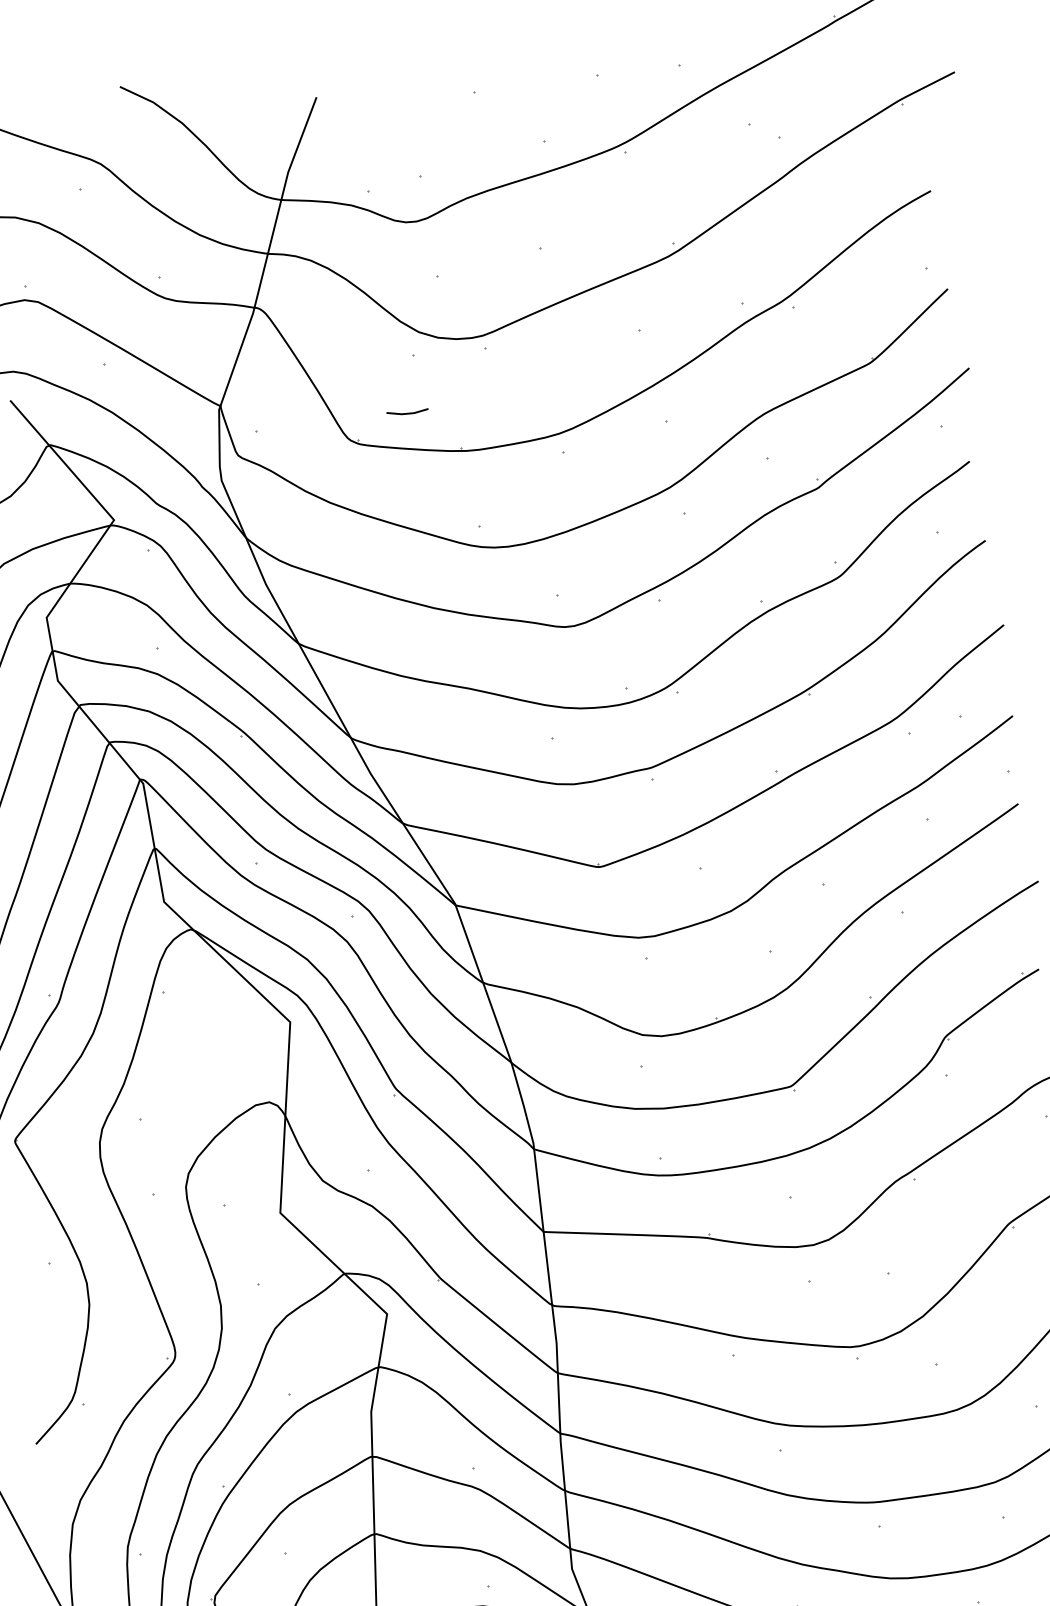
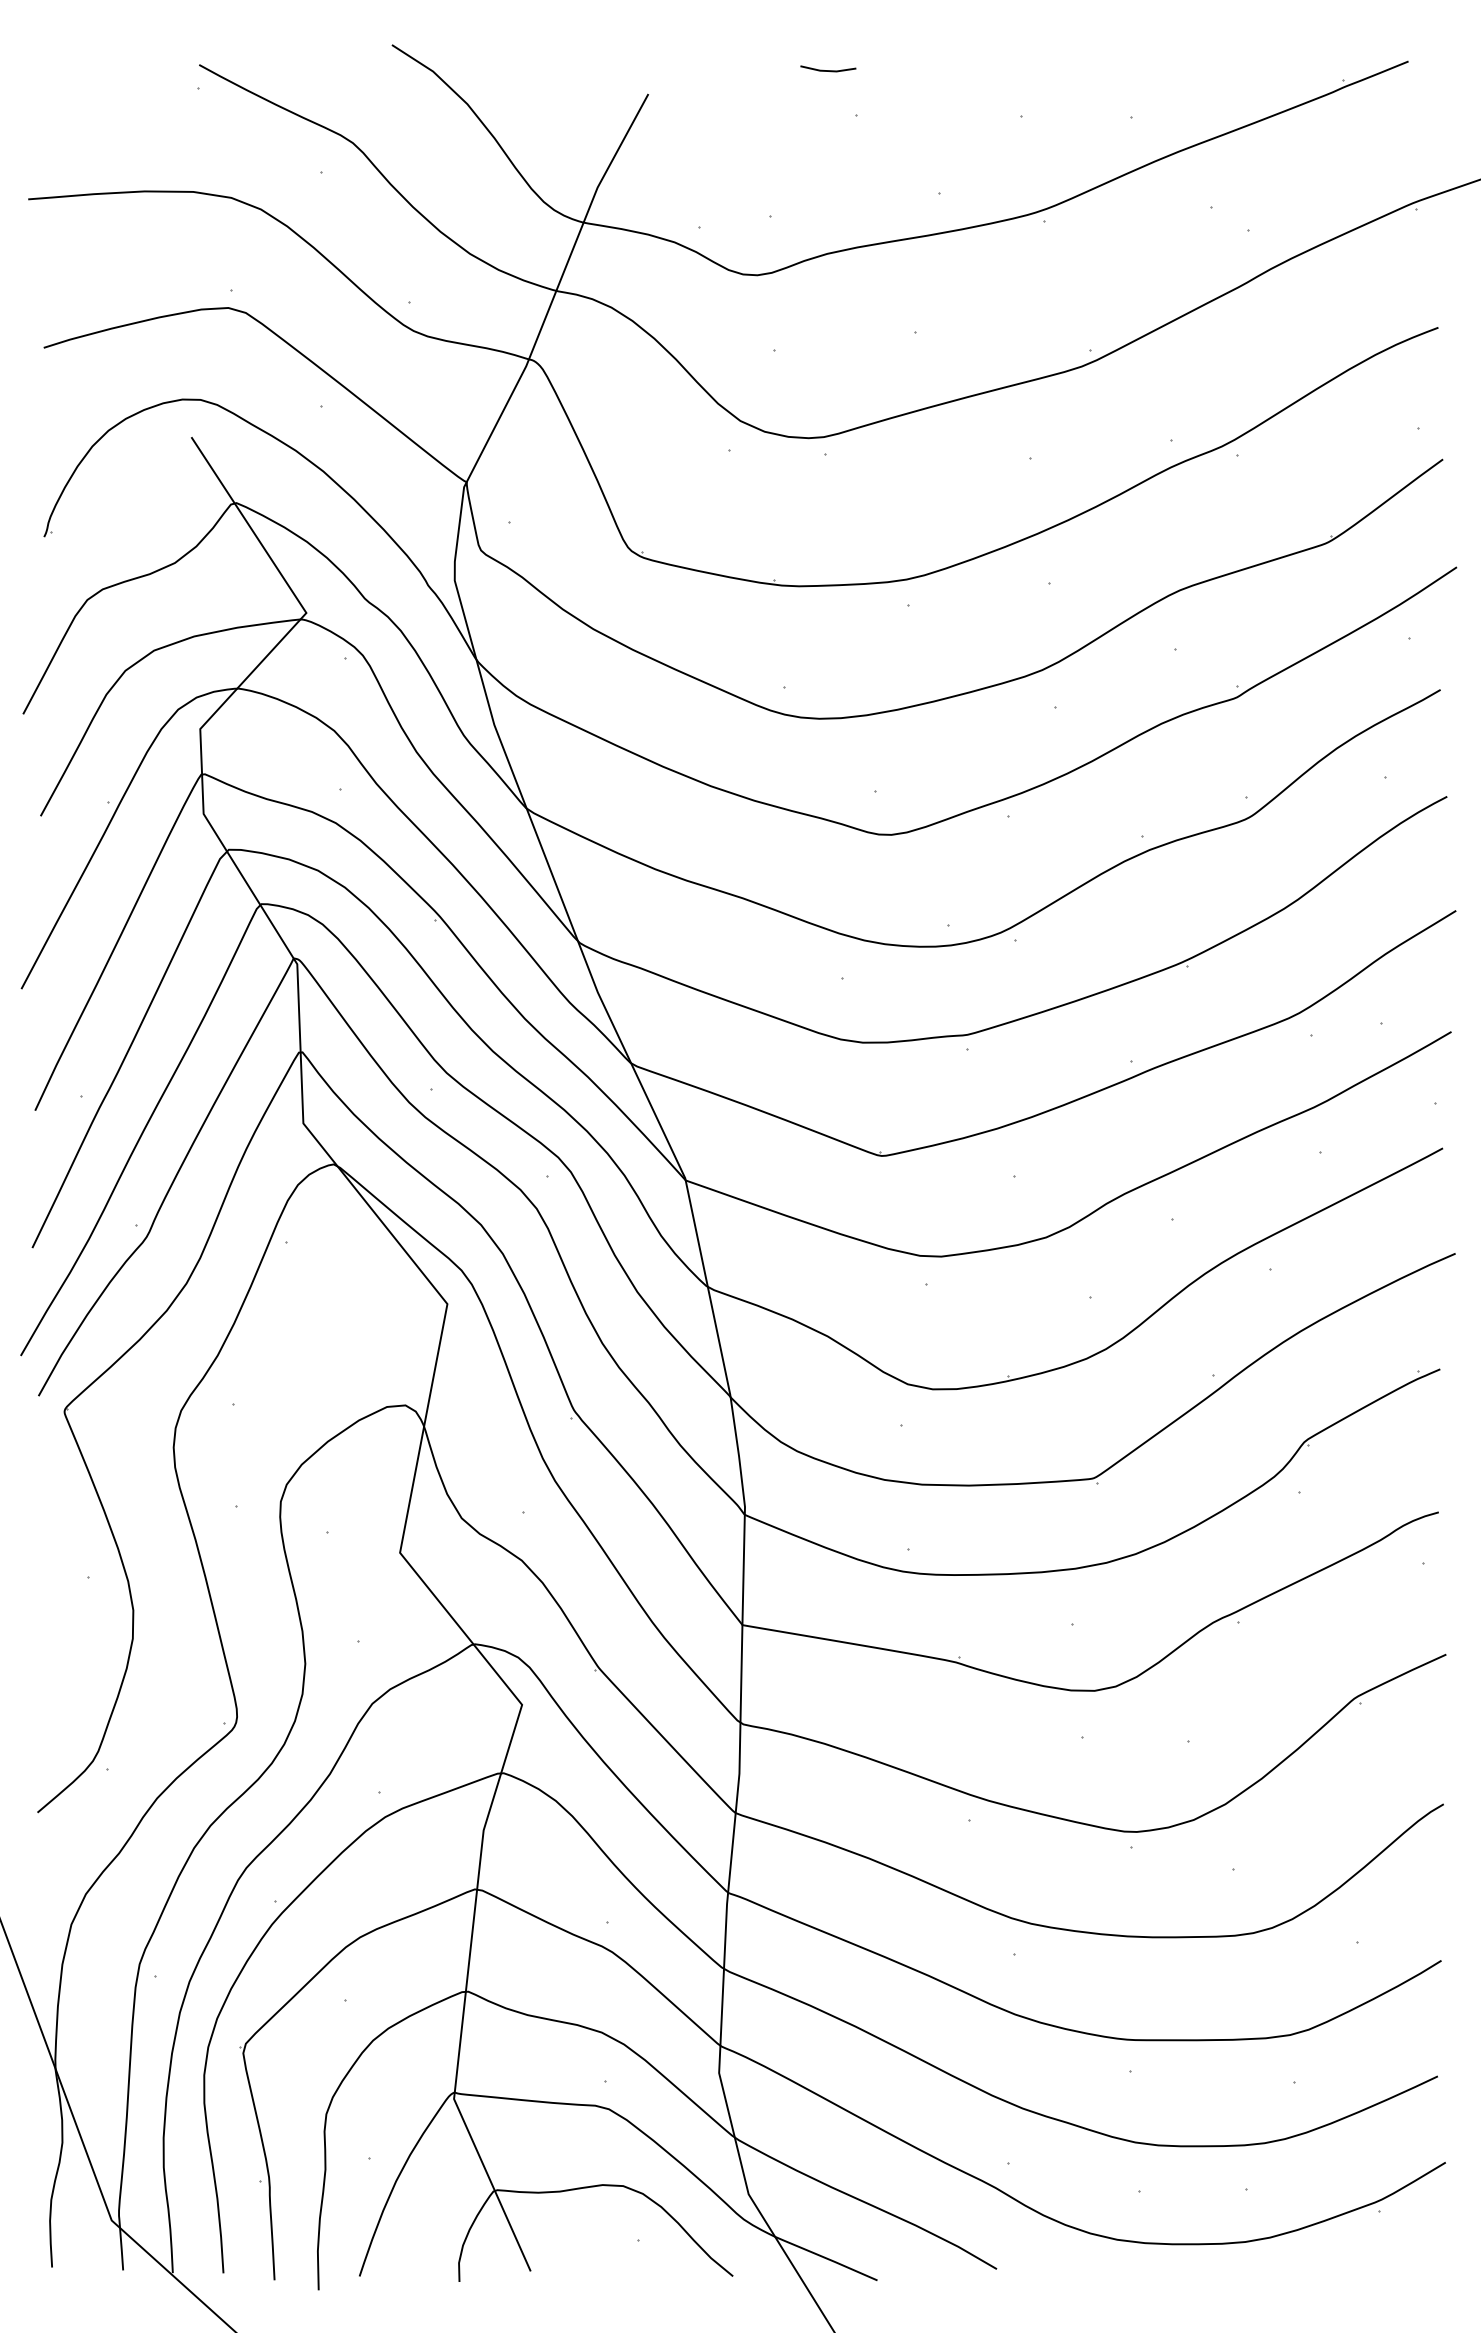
line: (407, 413) -> (828, 70), moved

